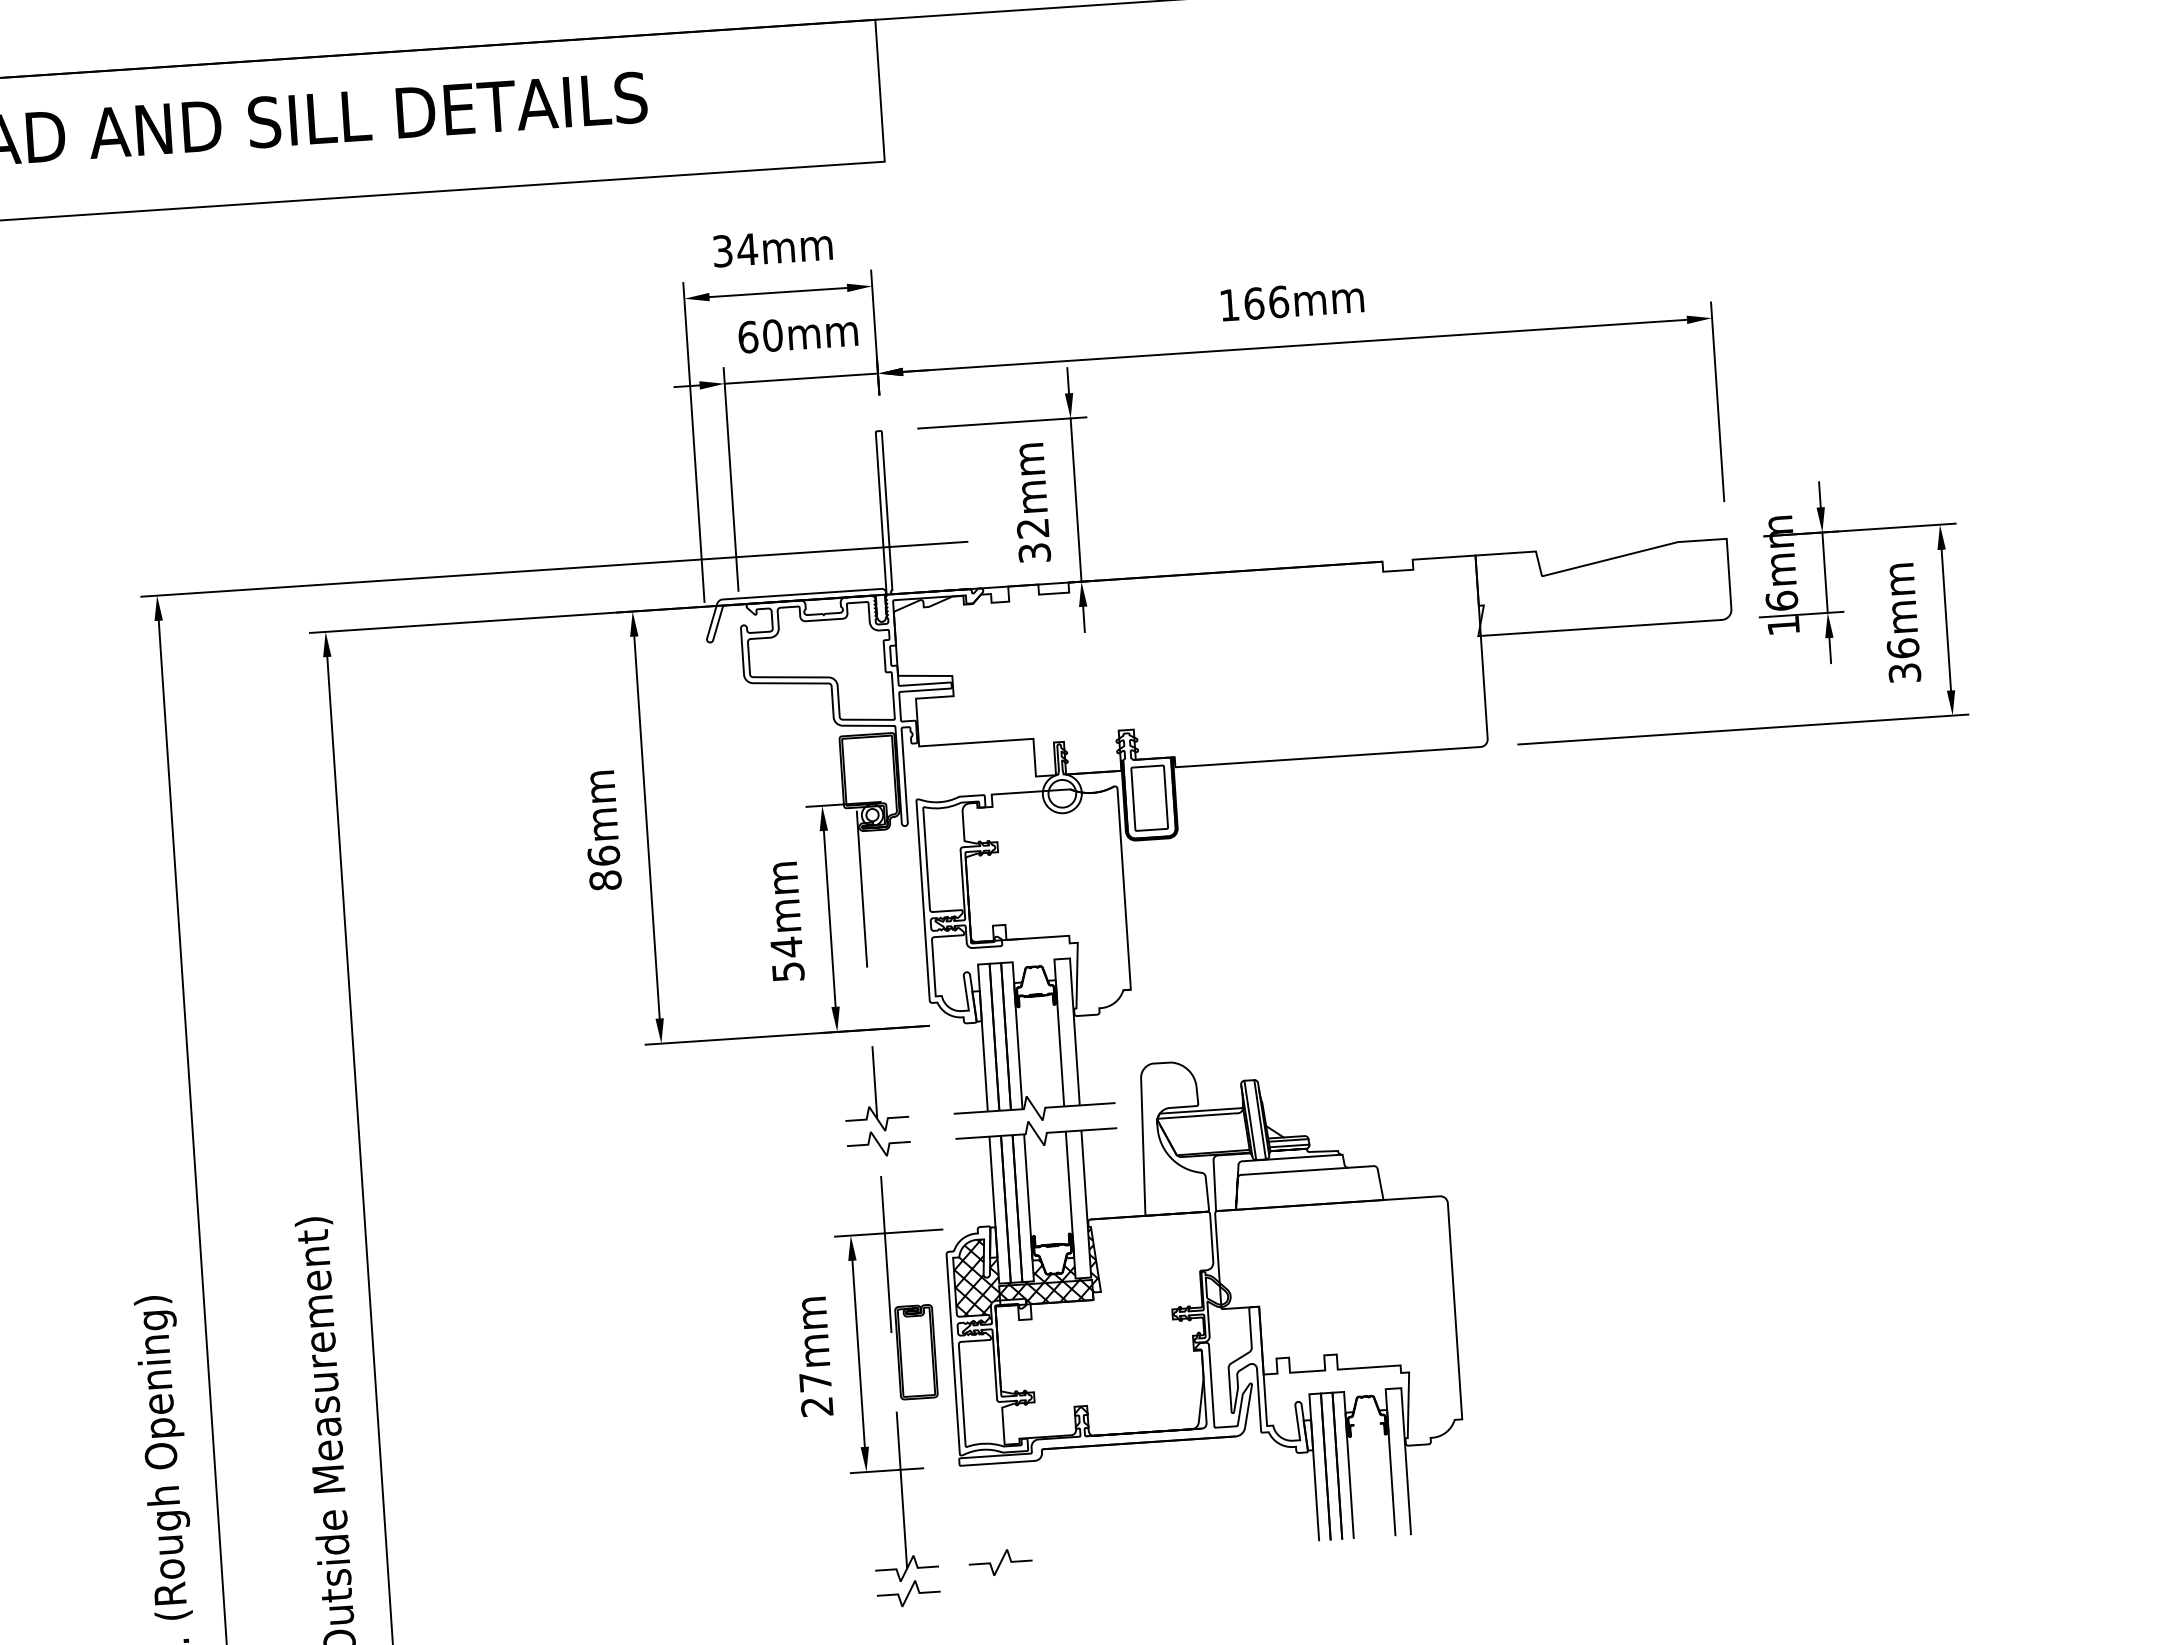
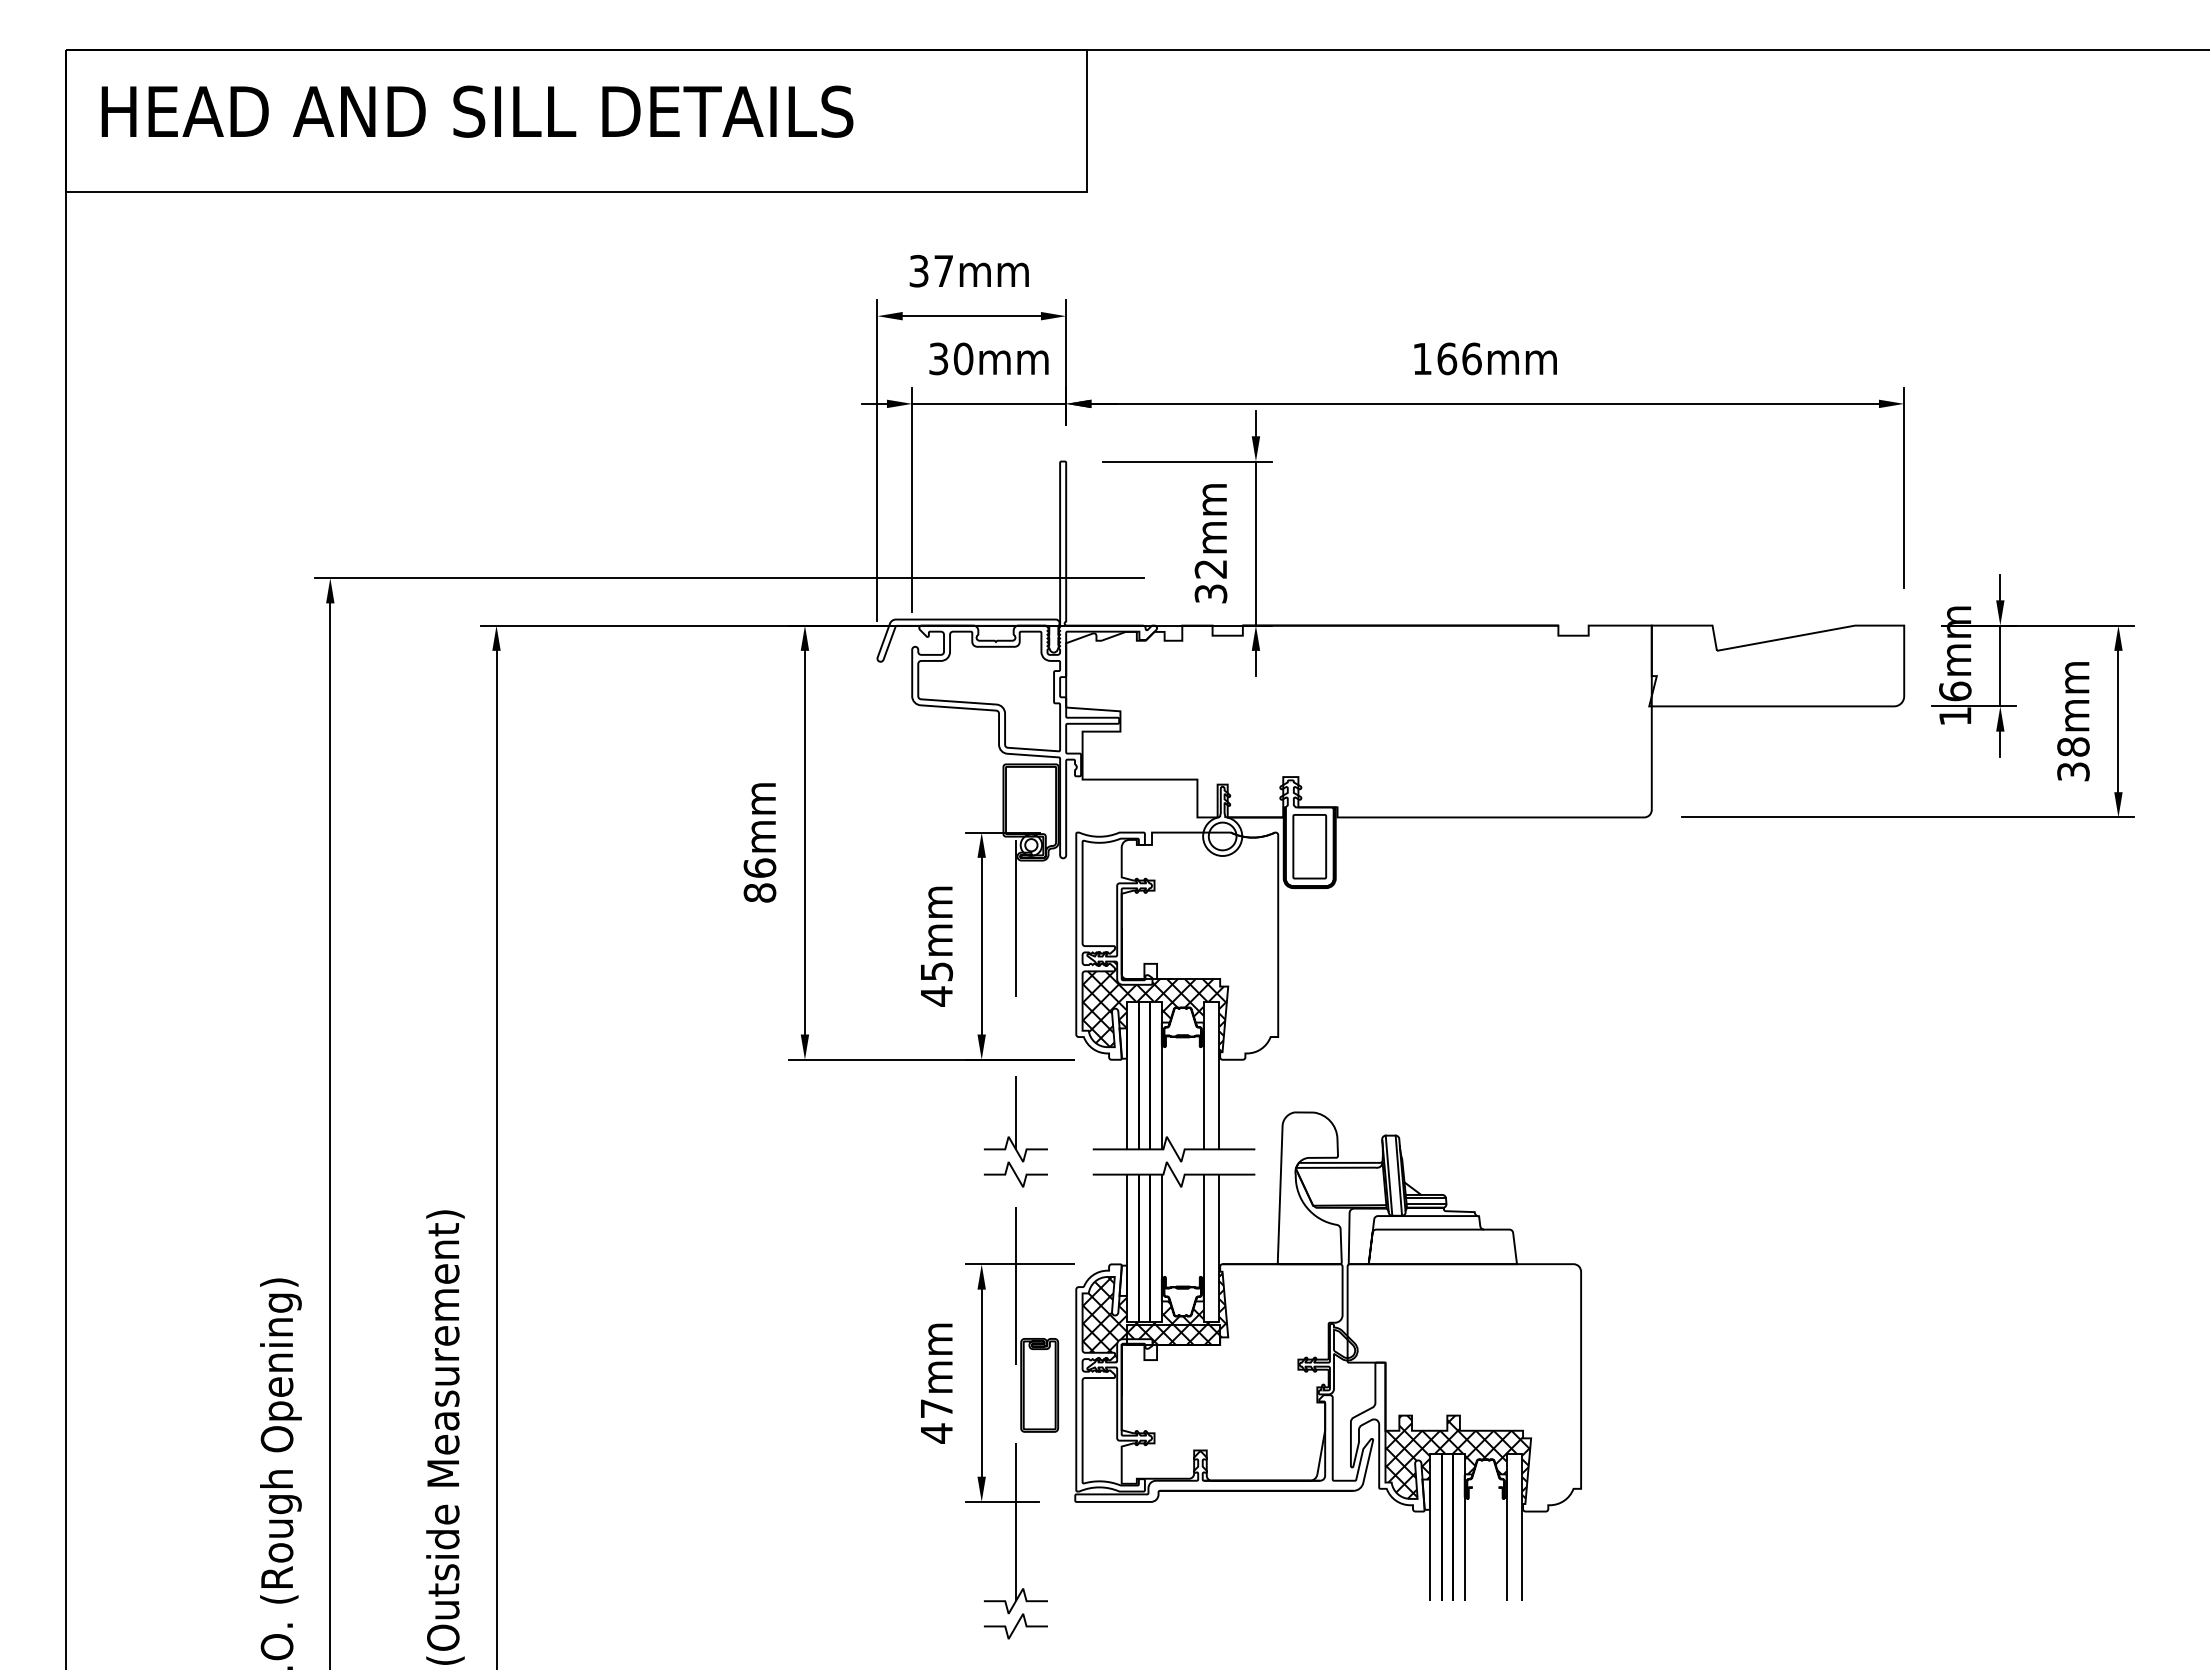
text: (747, 248) -> (943, 270), 34mm -> 37mm
text: (747, 336) -> (938, 358), 60mm -> 30mm
text: (1903, 647) -> (2073, 746), 36mm -> 38mm
text: (788, 958) -> (937, 983), 54mm -> 45mm
hatch: (1006, 967) -> (1155, 1006), added
hatch: (1337, 1395) -> (1457, 1456), added
text: (816, 1406) -> (936, 1433), 27mm -> 47mm
curve: (1000, 1562) -> (1109, 1601), removed

